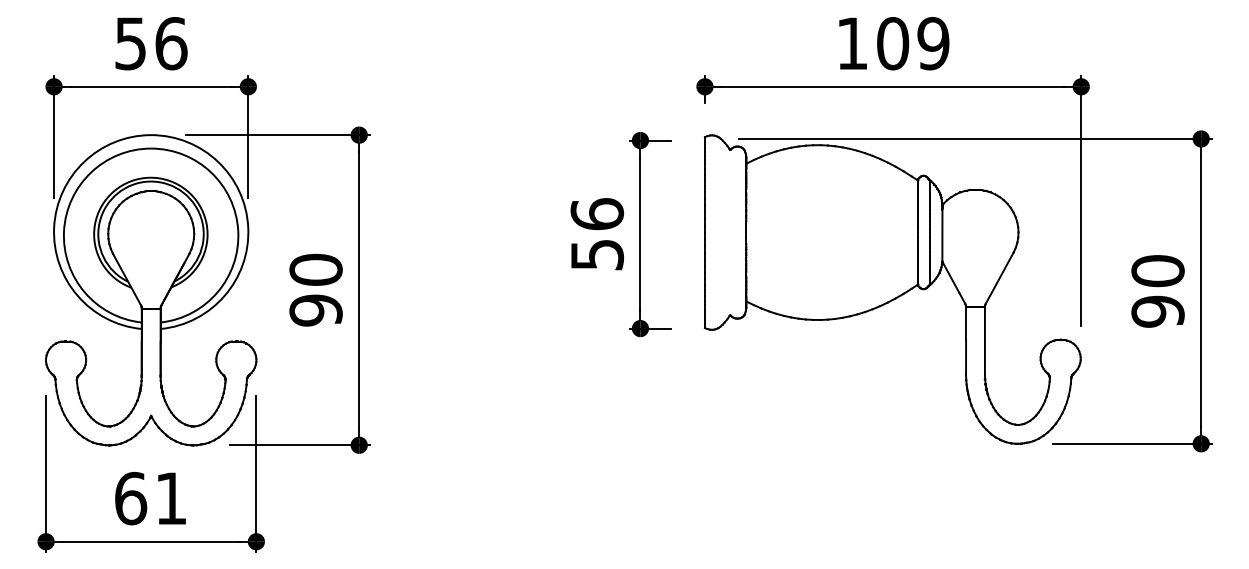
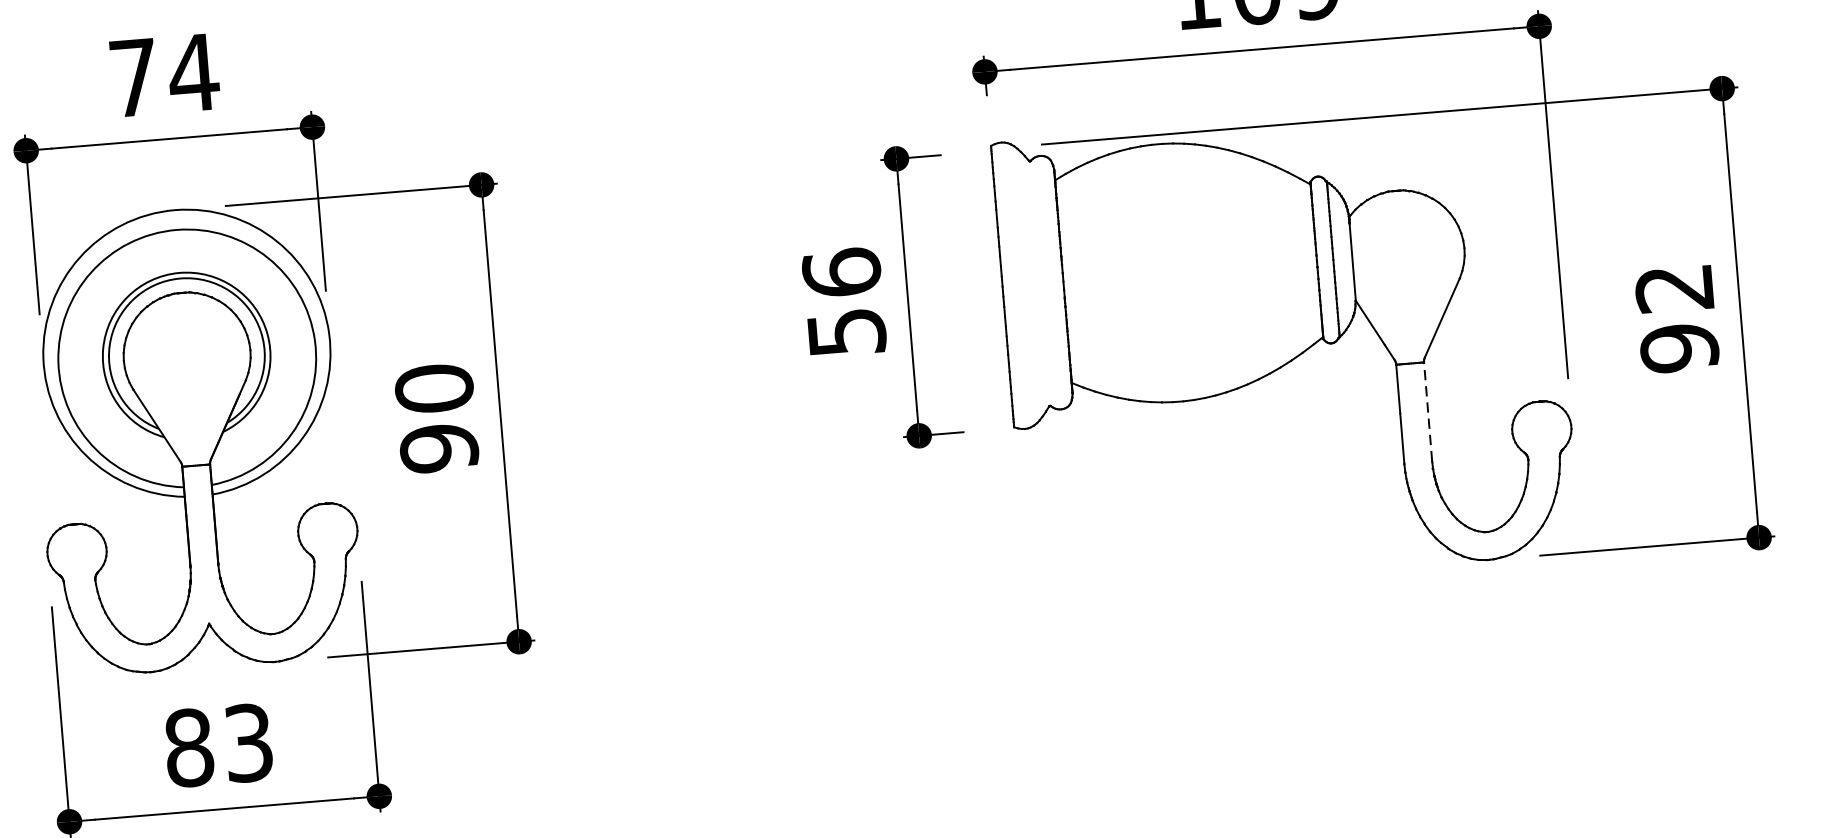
text: (151, 43) -> (164, 75), 56 -> 74
text: (1157, 271) -> (1673, 289), 90 -> 92
line: (984, 340) -> (1427, 411), solid -> dashed
text: (150, 498) -> (218, 745), 61 -> 83

